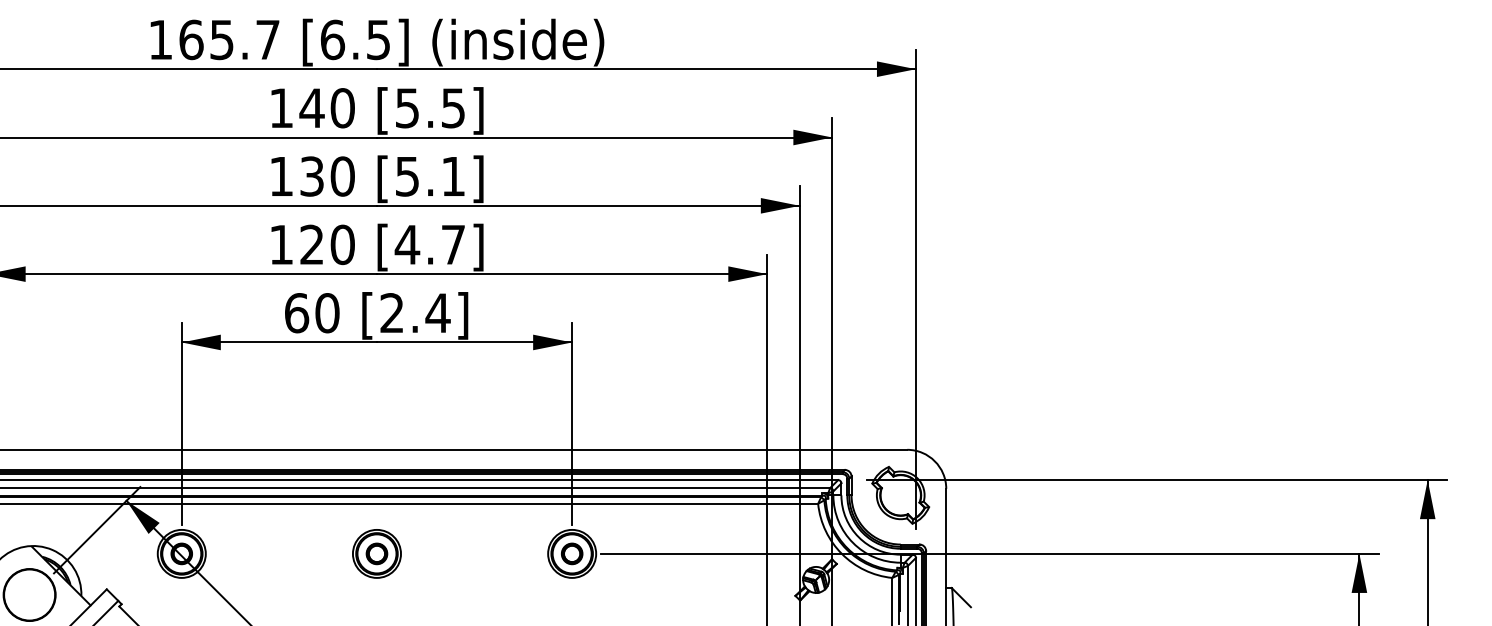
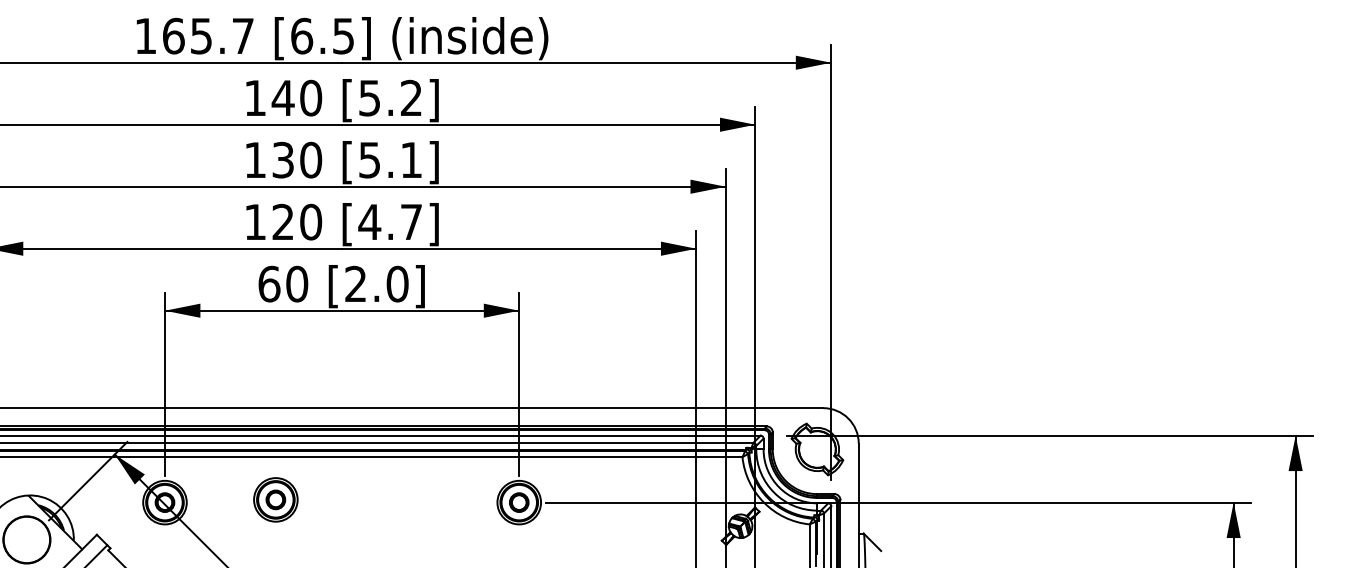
text: (452, 108) -> (410, 98), [5.5] -> [5.2]
text: (437, 313) -> (397, 284), [2.4] -> [2.0]
part: (376, 553) -> (275, 499), moved

